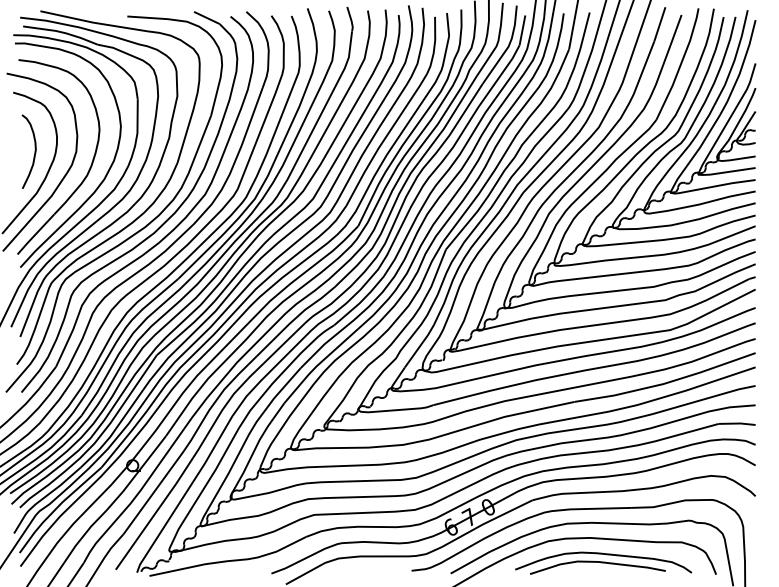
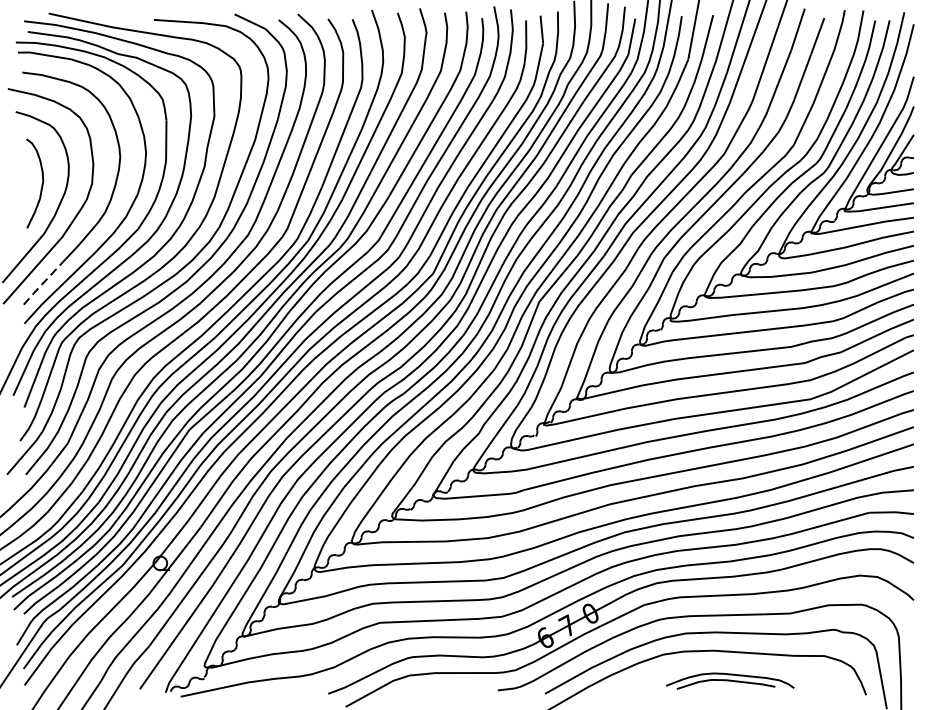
line: (35, 234) -> (42, 283), solid -> dashed
part: (603, 562) -> (729, 680), size x0.6

